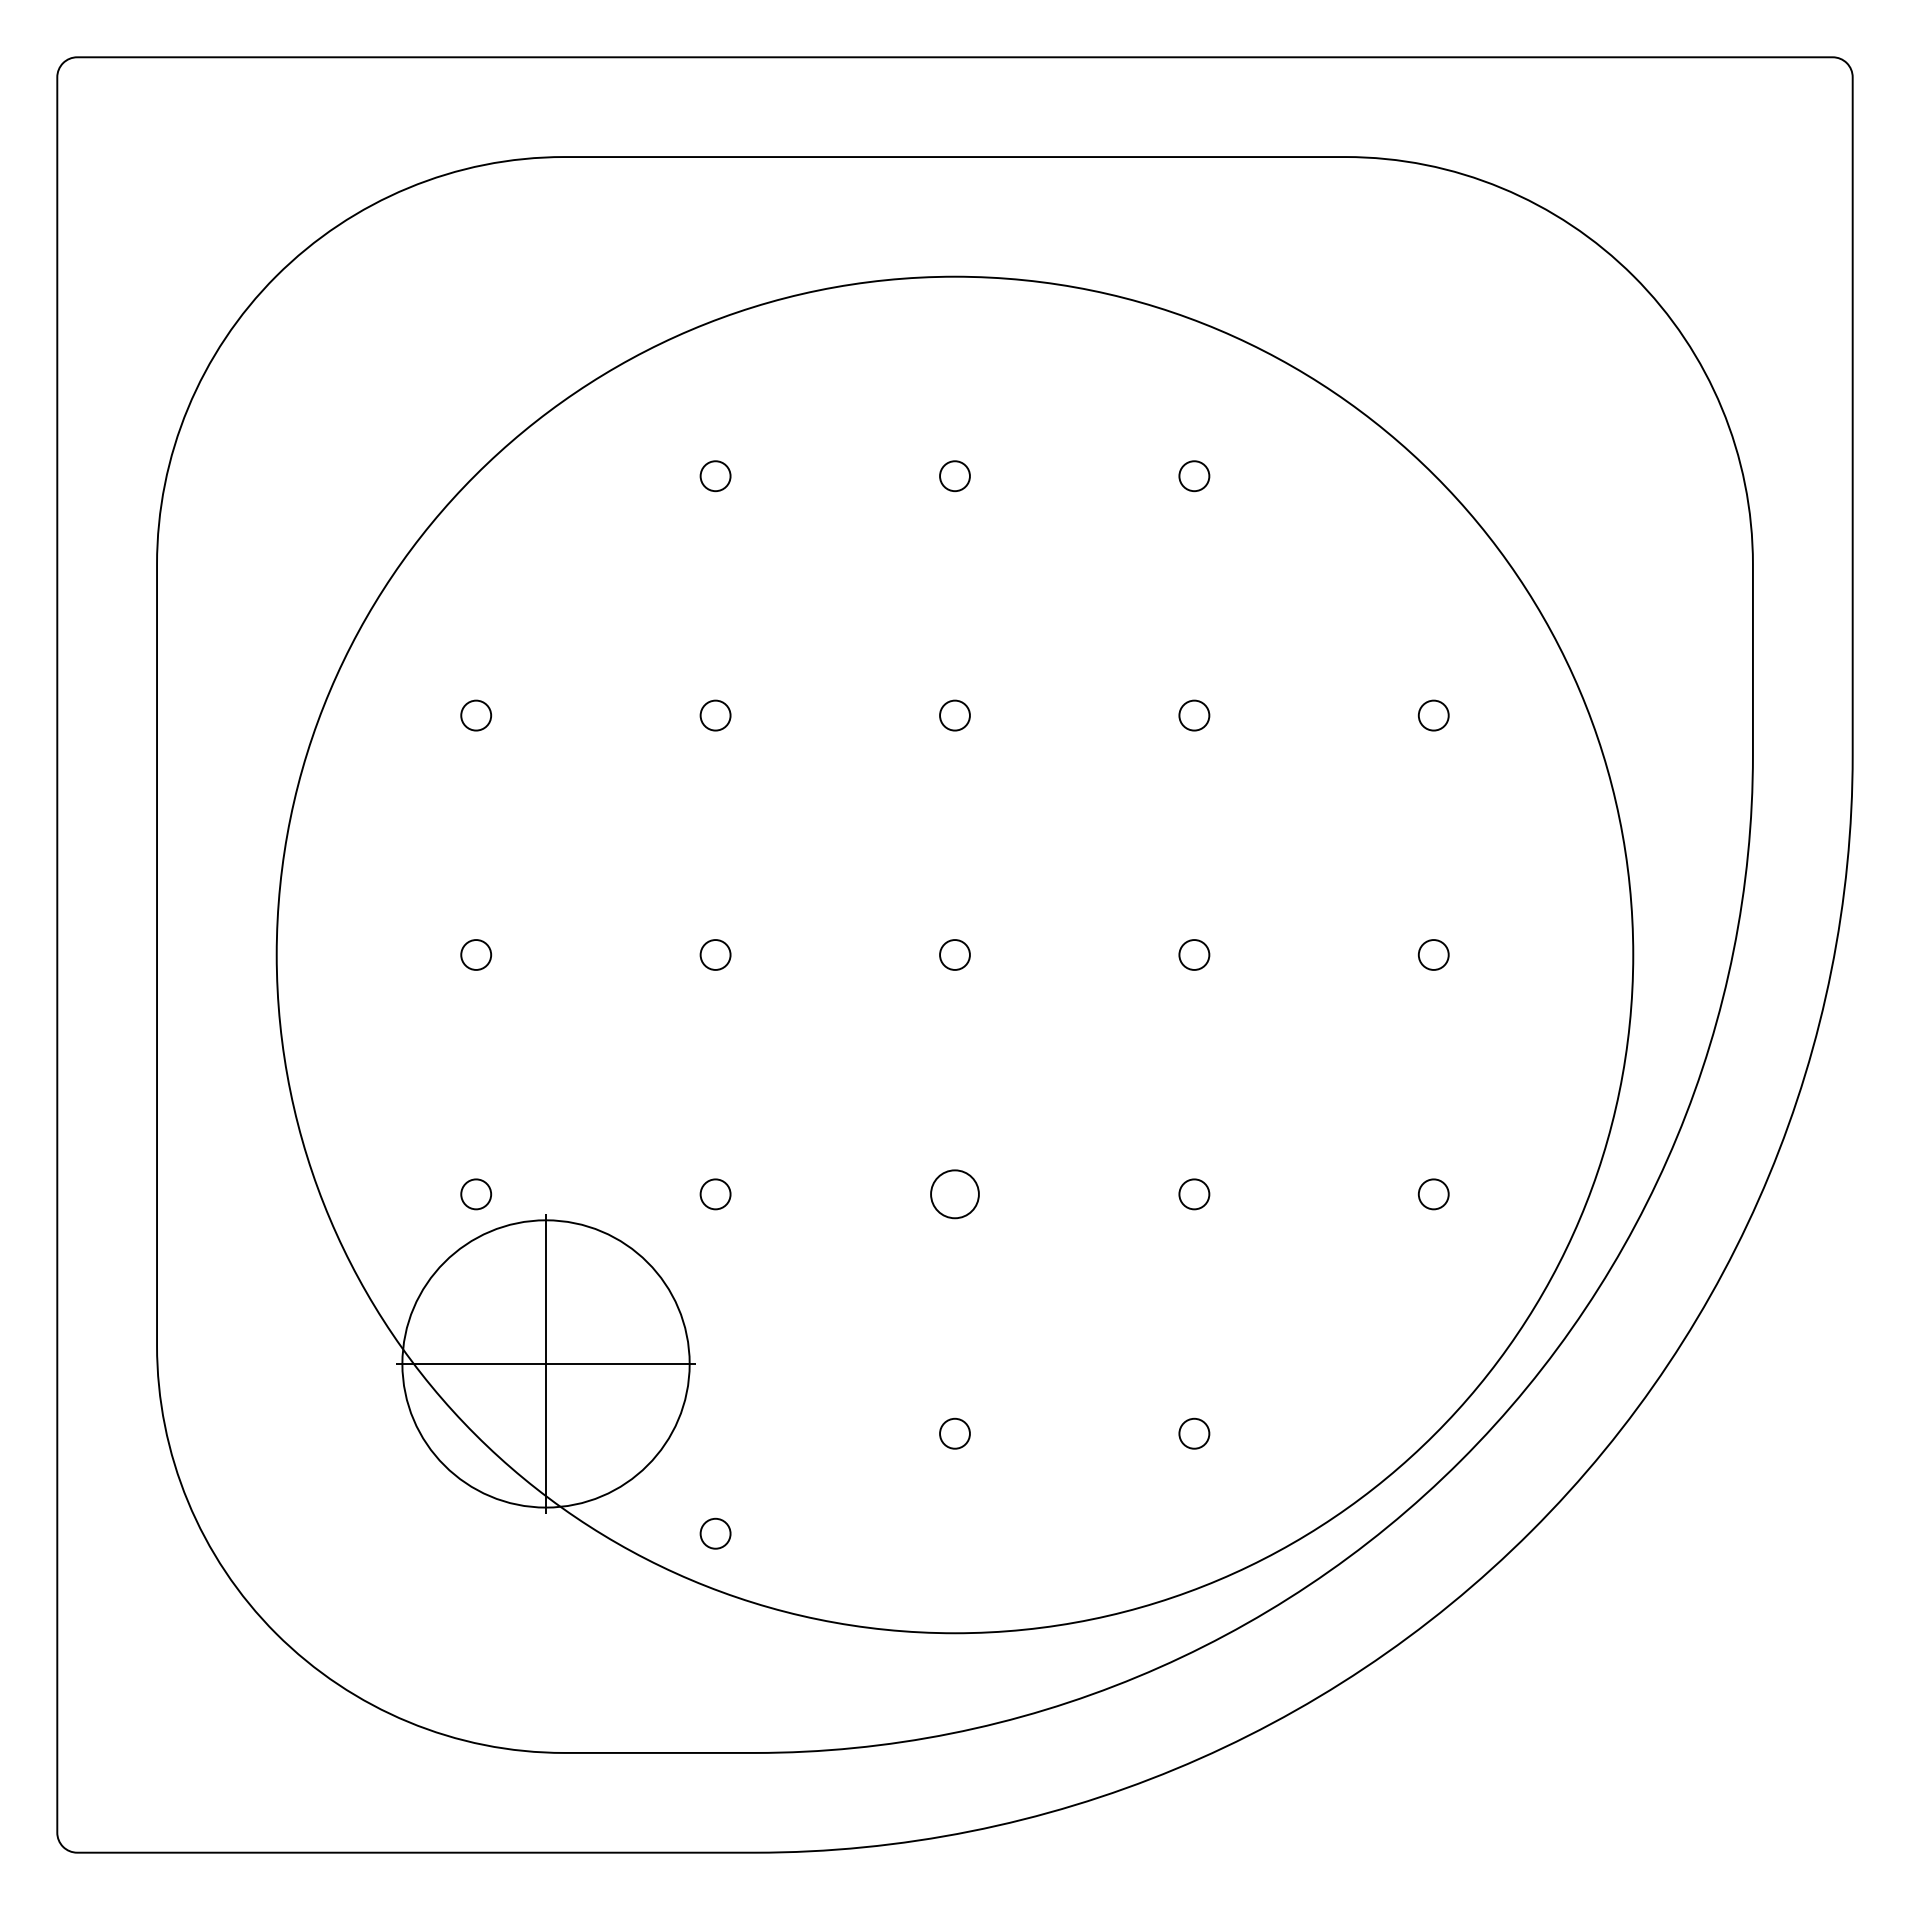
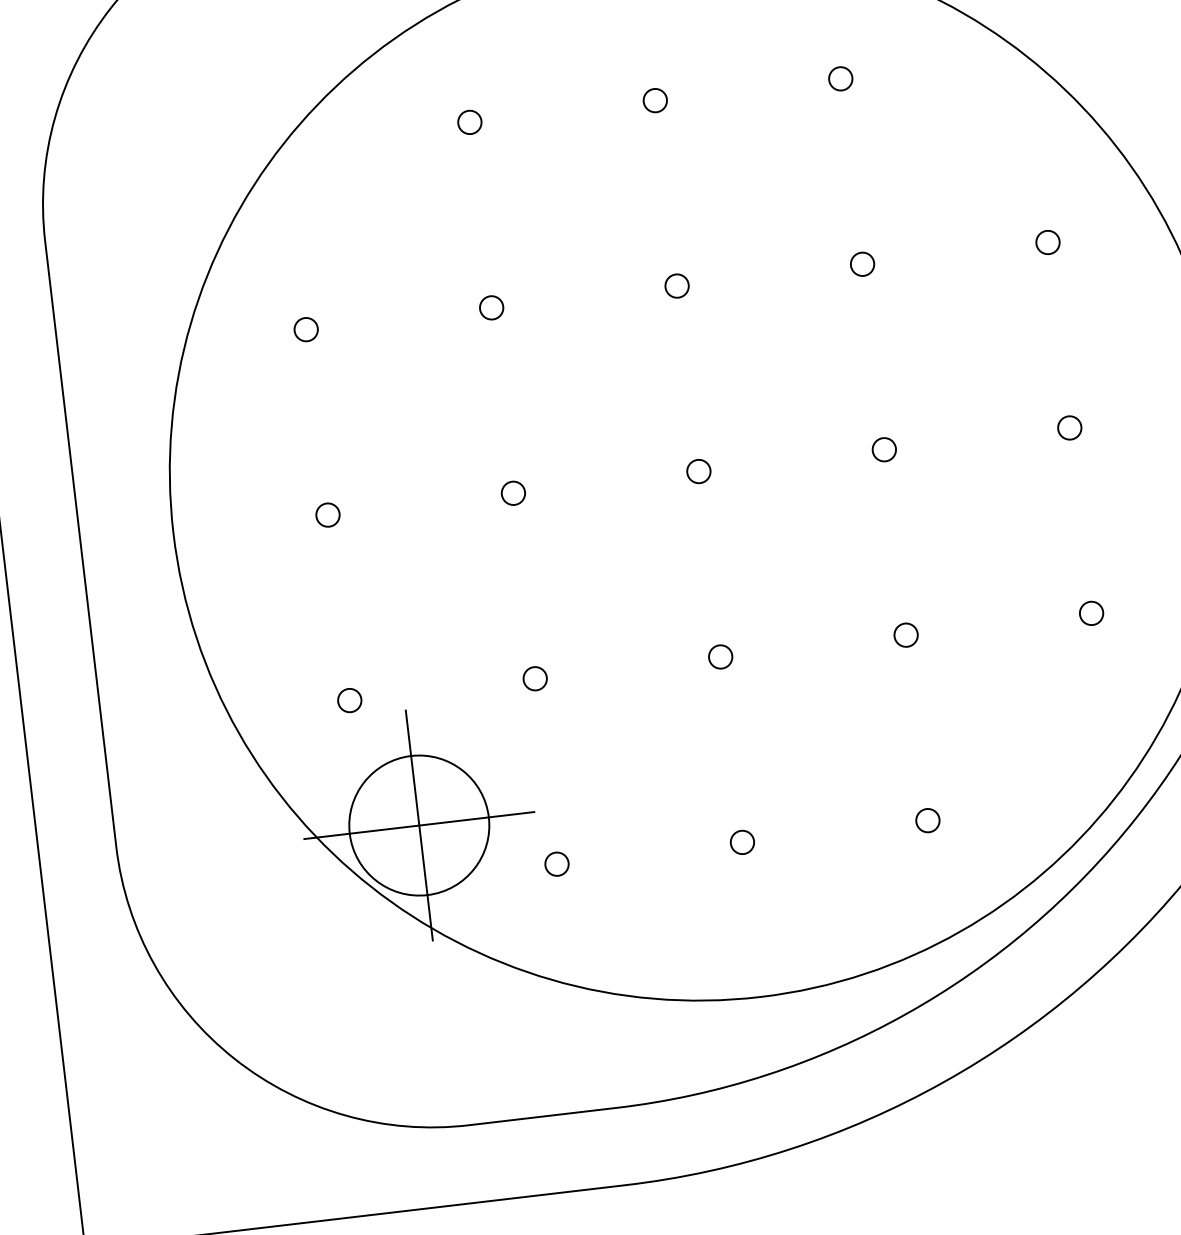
circle: (954, 1194) -> (720, 657), size x0.62
circle: (545, 1363) -> (418, 825), size x0.62
circle: (715, 1533) -> (556, 864), moved

